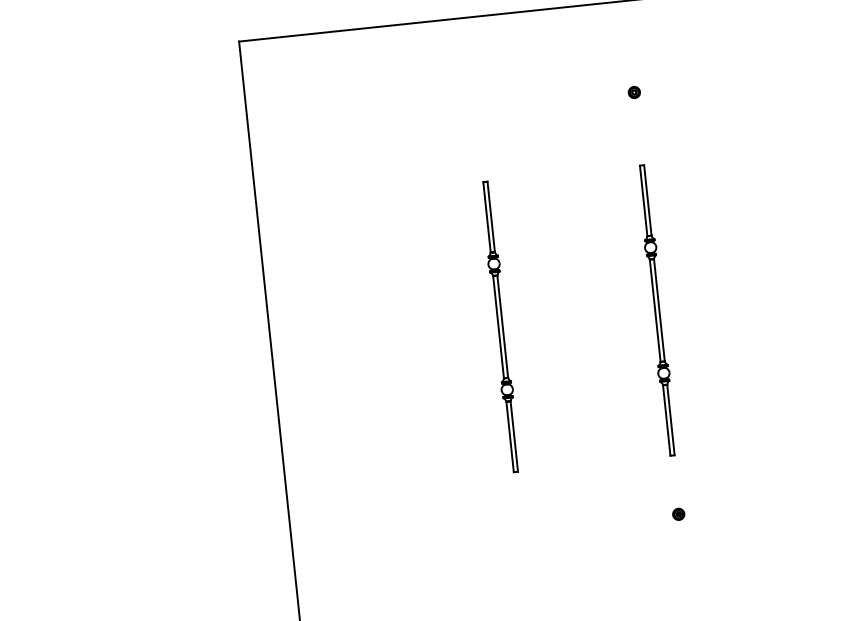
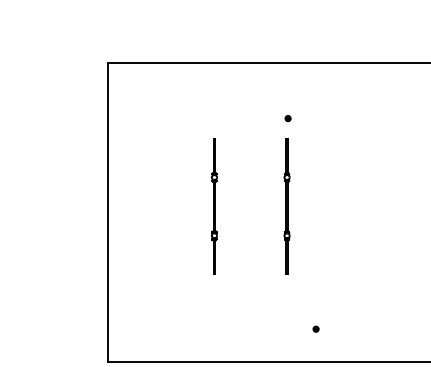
part: (633, 92) -> (287, 118), moved
part: (677, 513) -> (315, 328), moved

